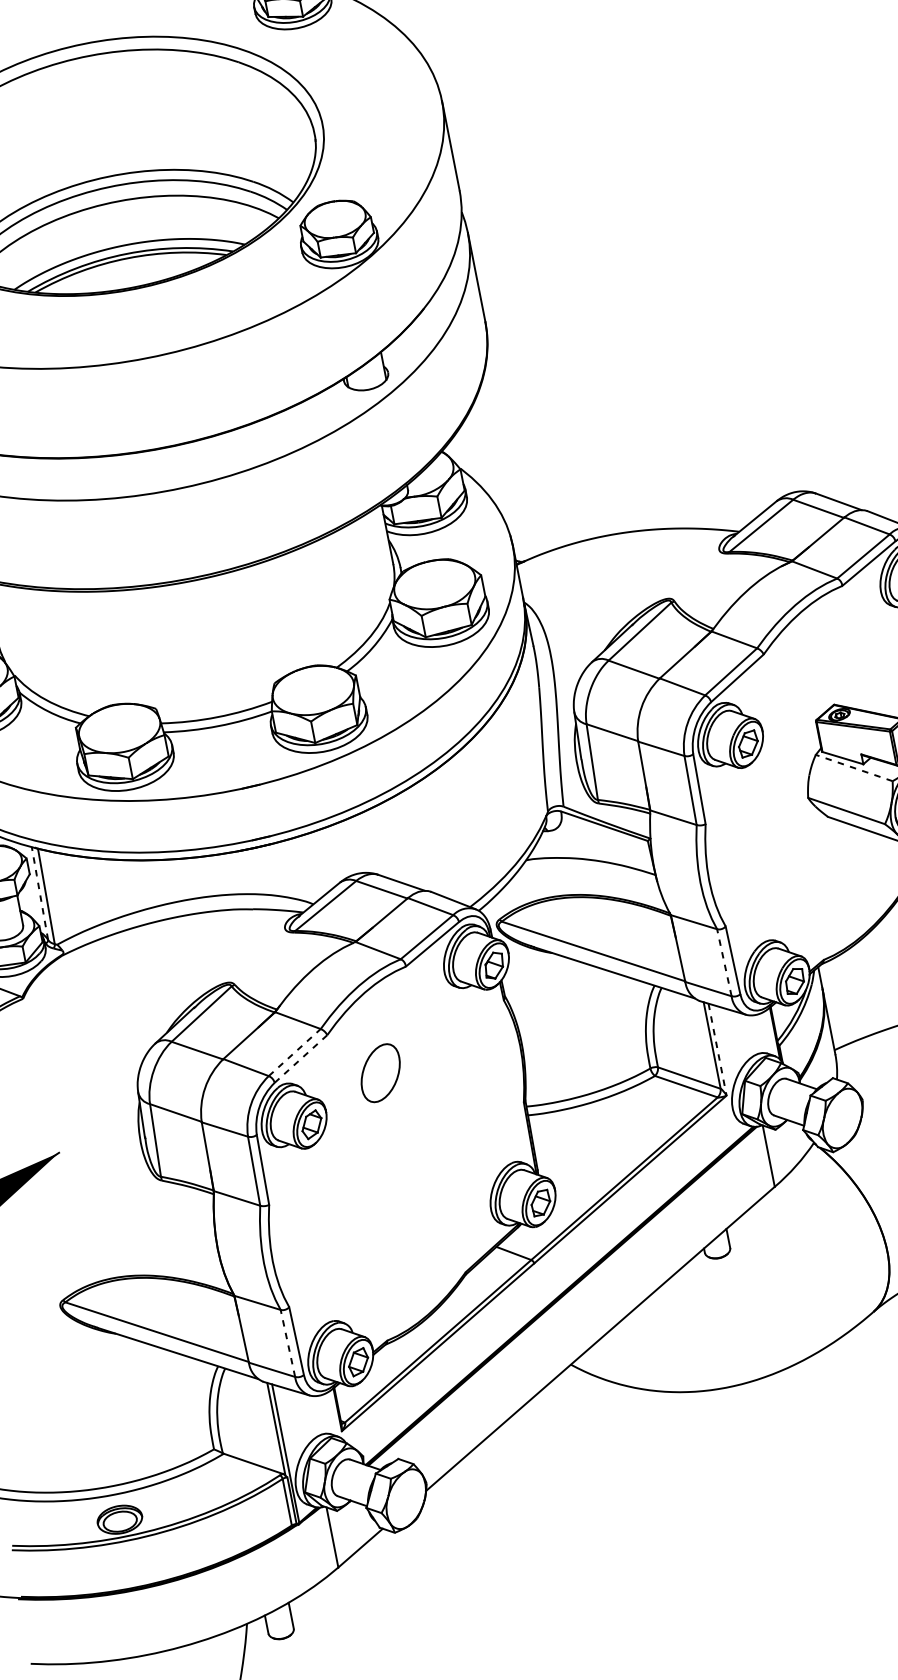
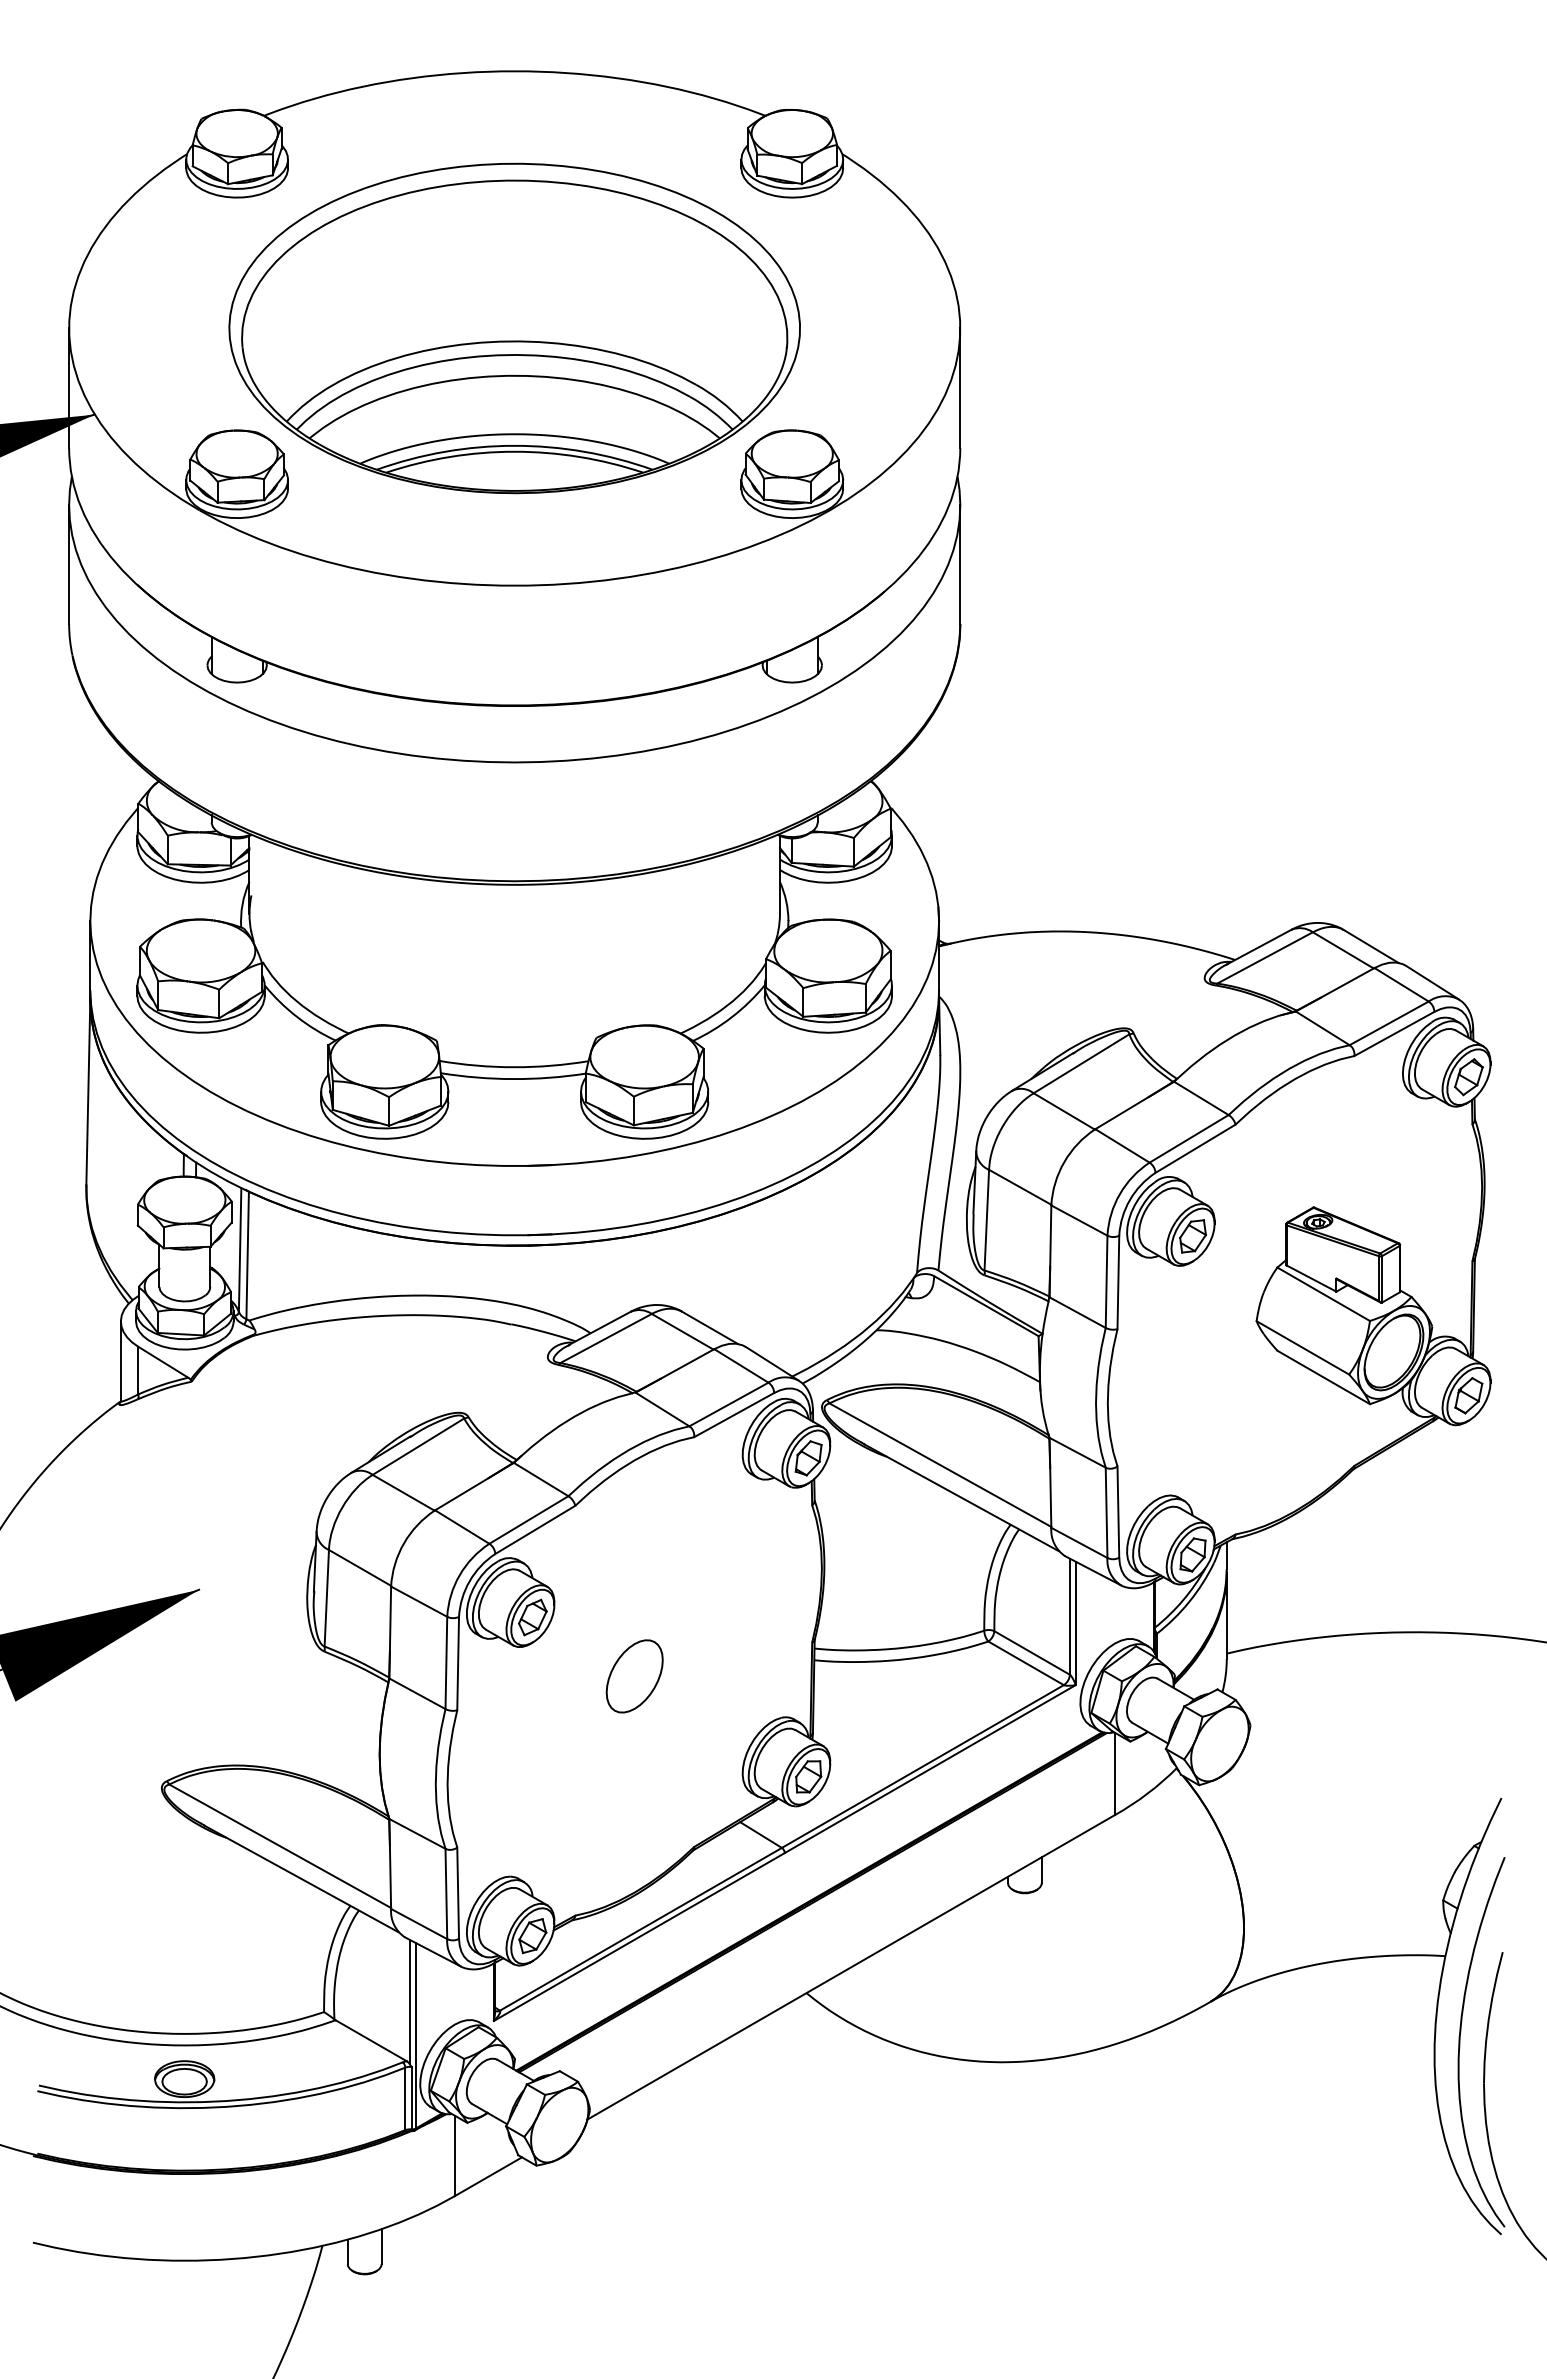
line: (854, 768) -> (1323, 1294), dashed -> solid
line: (40, 893) -> (240, 1249), dashed -> solid
line: (724, 962) -> (1106, 1512), dashed -> solid
line: (717, 1049) -> (1075, 1623), dashed -> solid
line: (295, 1052) -> (529, 1519), dashed -> solid
line: (301, 1058) -> (535, 1529), dashed -> solid
part: (380, 1073) -> (634, 1676), moved
line: (287, 1343) -> (446, 1893), dashed -> solid

